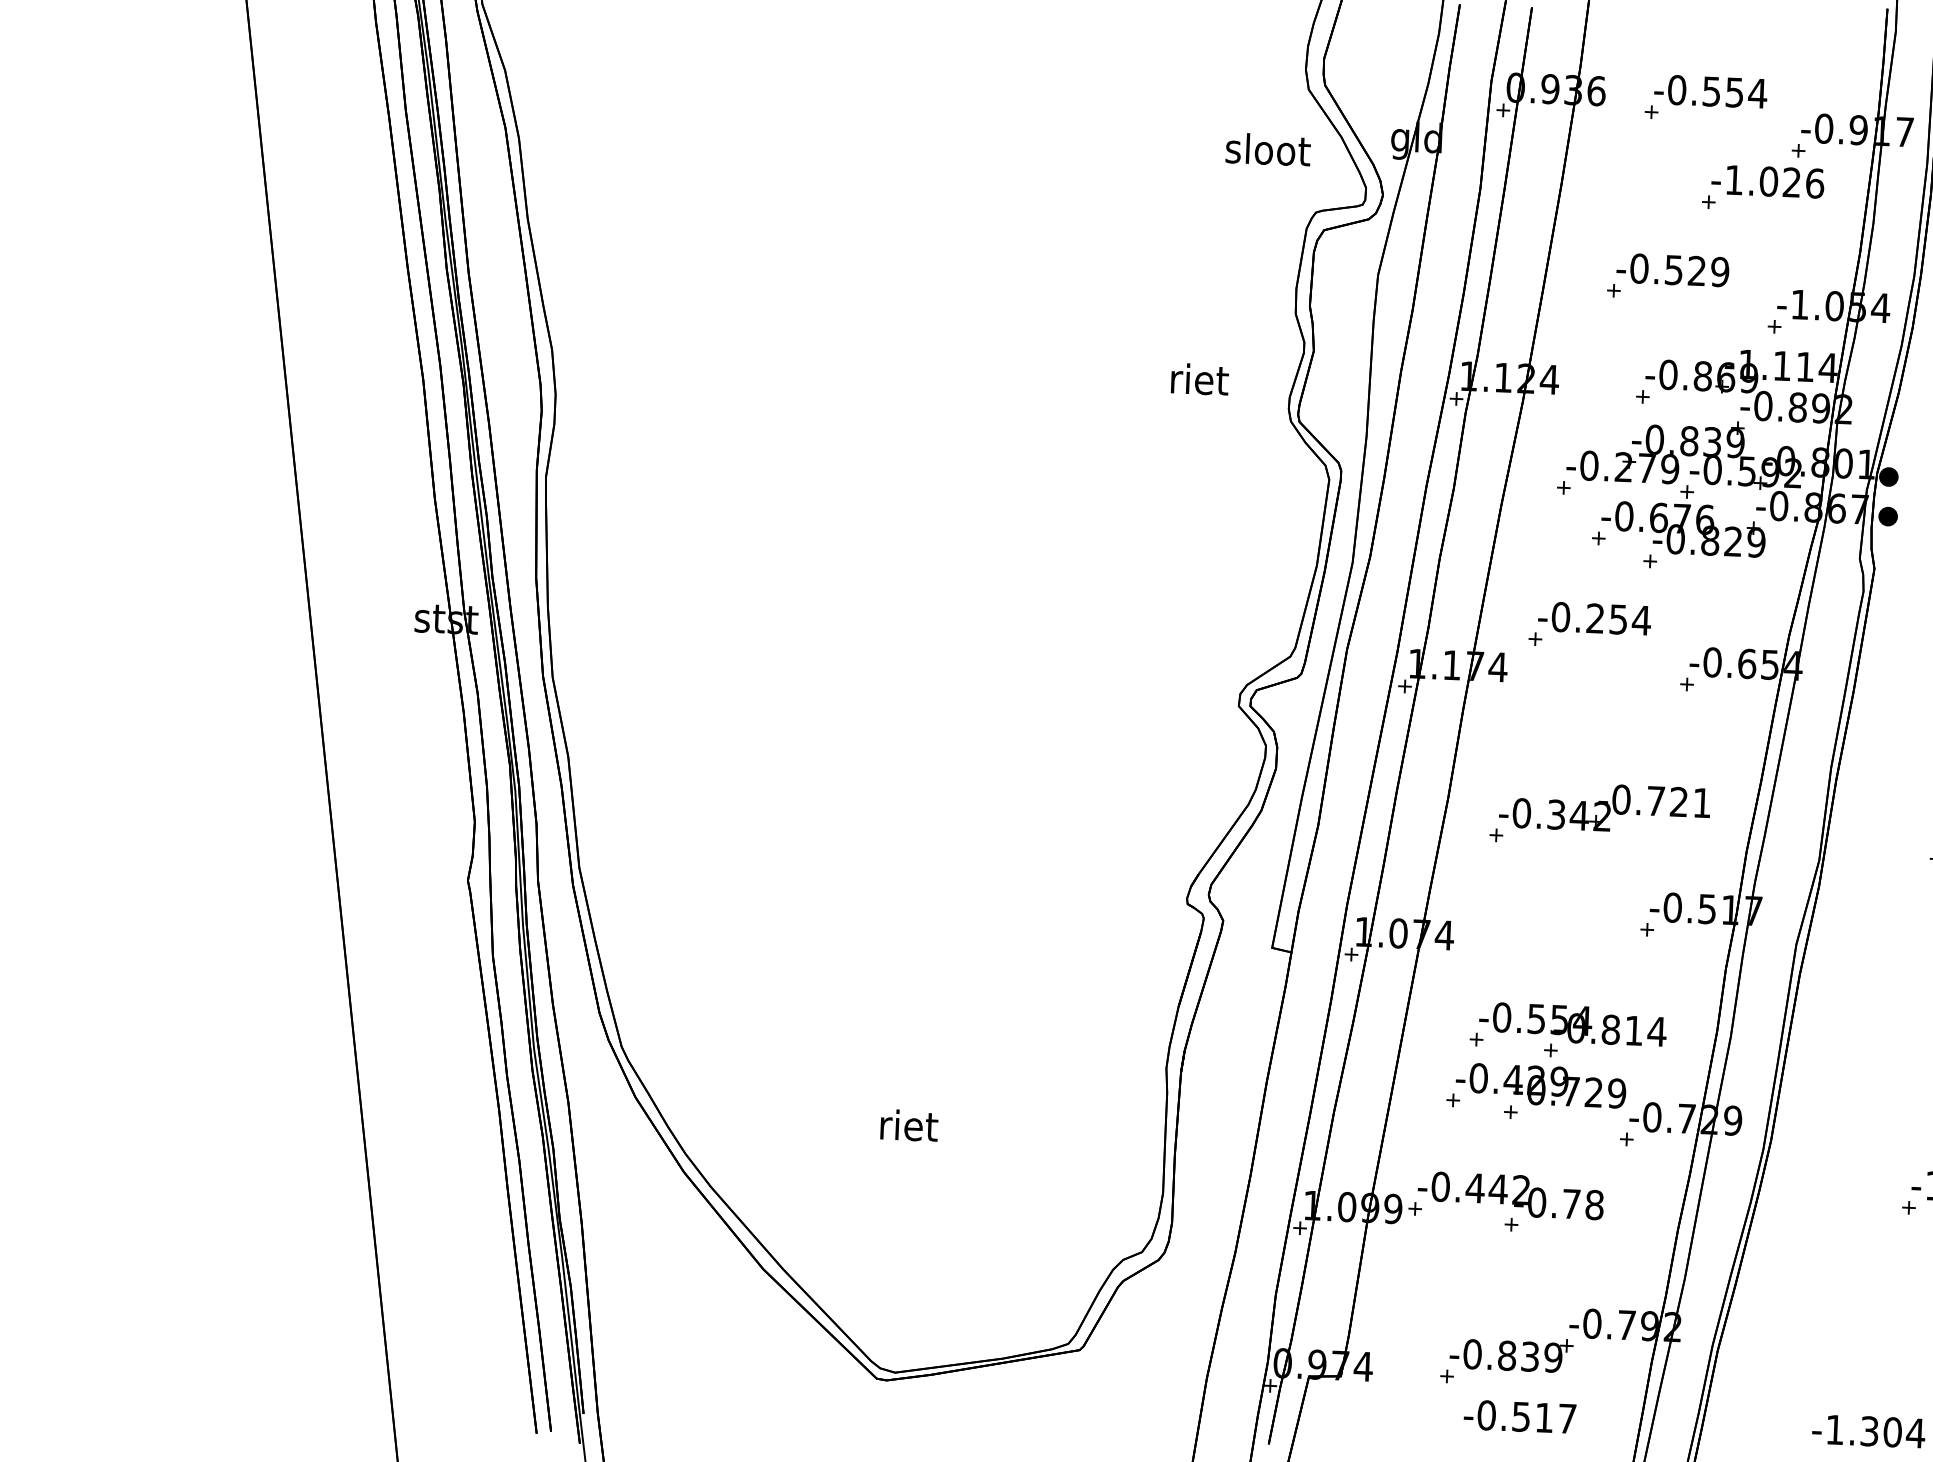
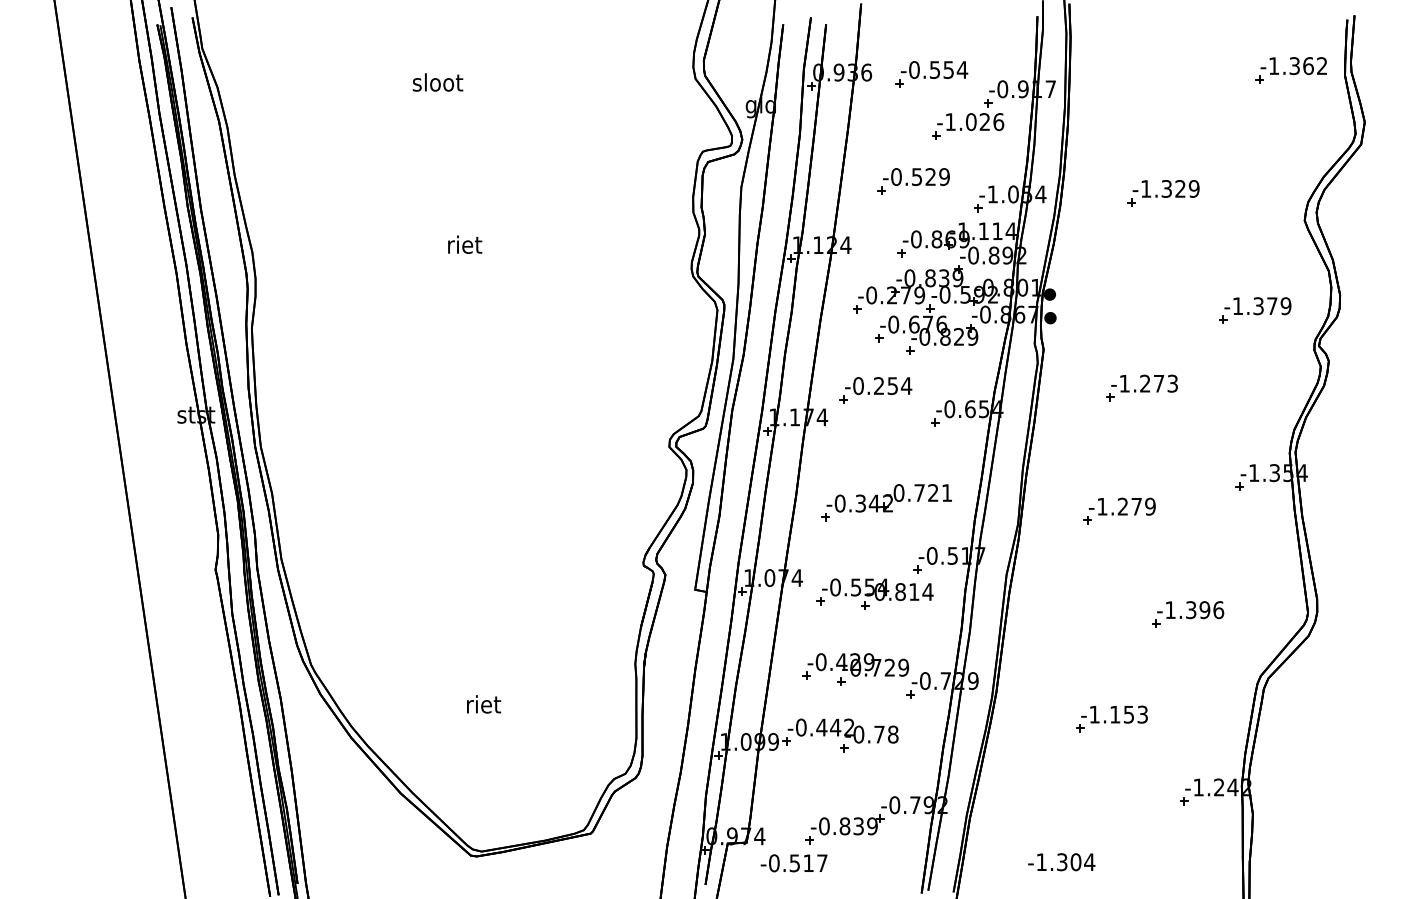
text: (1267, 149) -> (437, 82), moved
text: (1200, 378) -> (465, 244), moved
part: (1567, 1030) -> (874, 593), moved
text: (1518, 1417) -> (793, 863), moved

